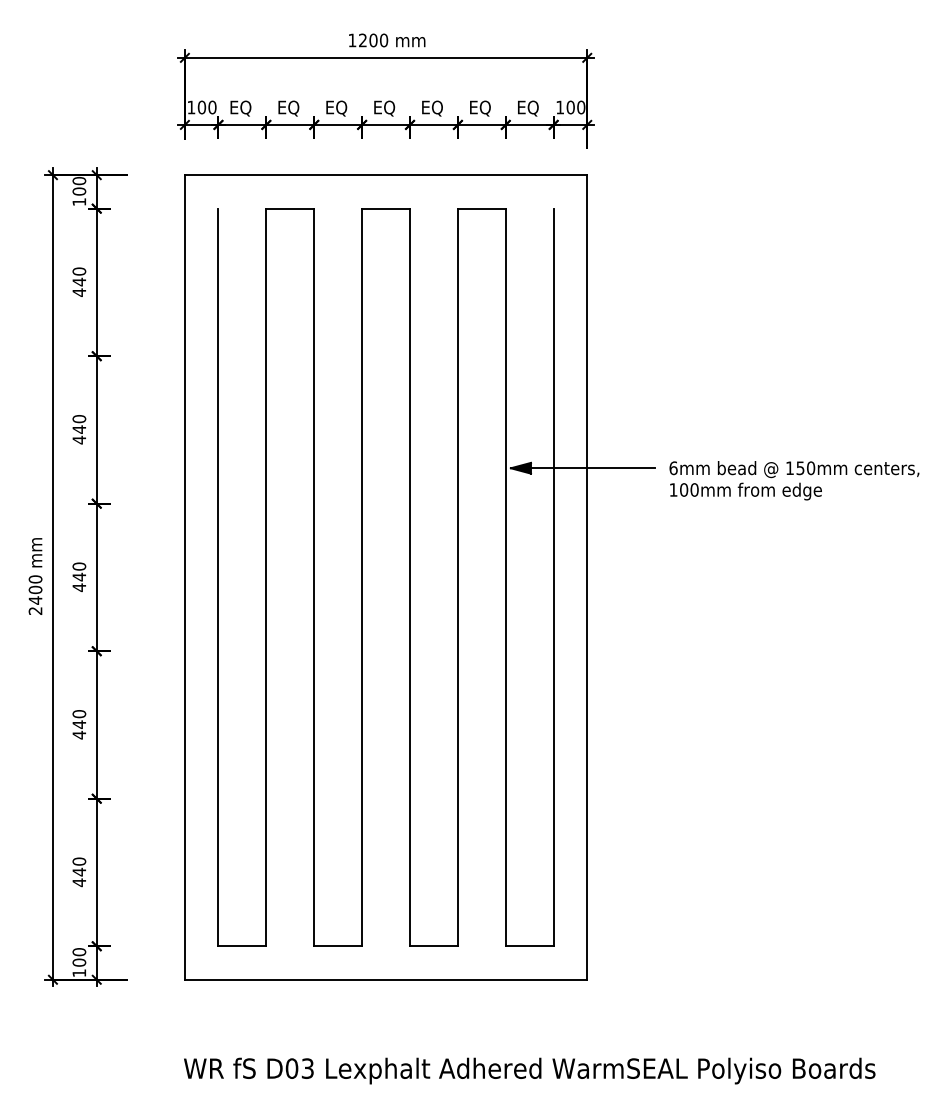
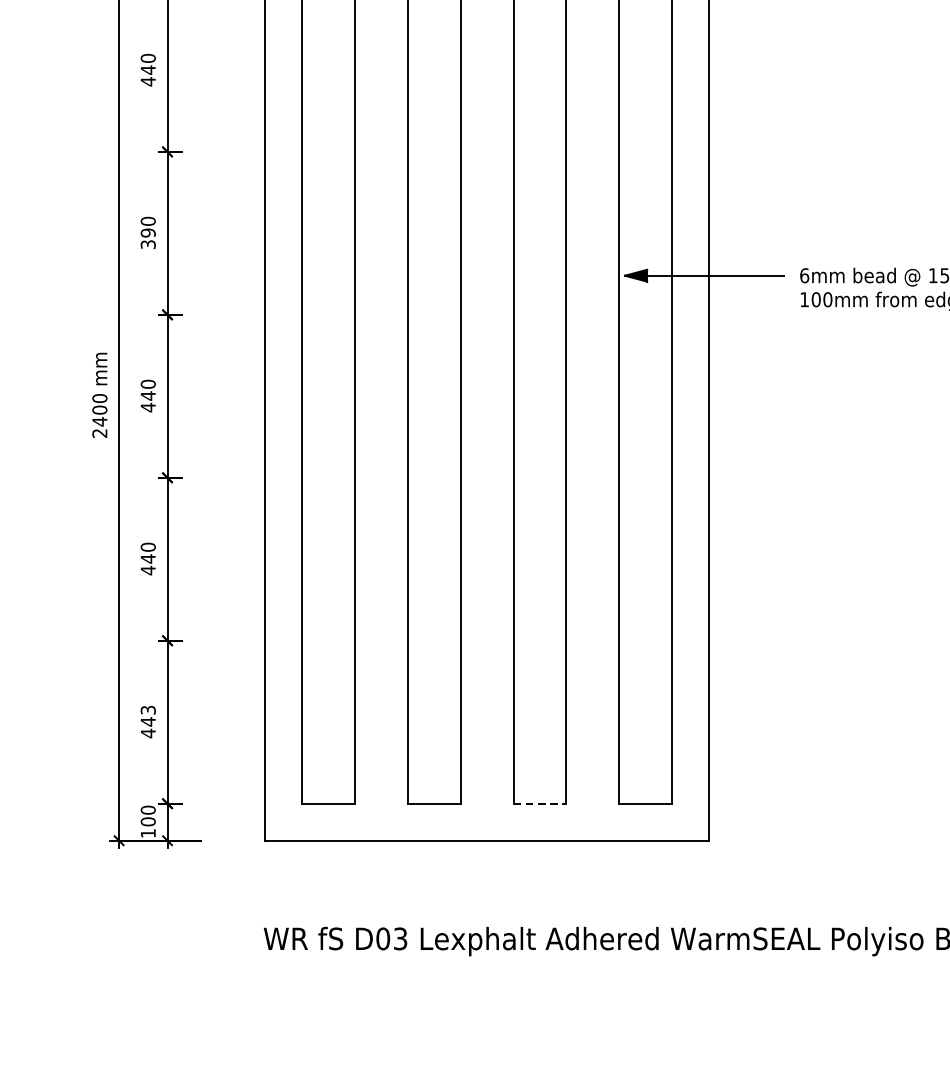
text: (79, 434) -> (148, 238), 440 -> 390
text: (79, 861) -> (148, 710), 440 -> 443
line: (433, 946) -> (539, 803), solid -> dashed

